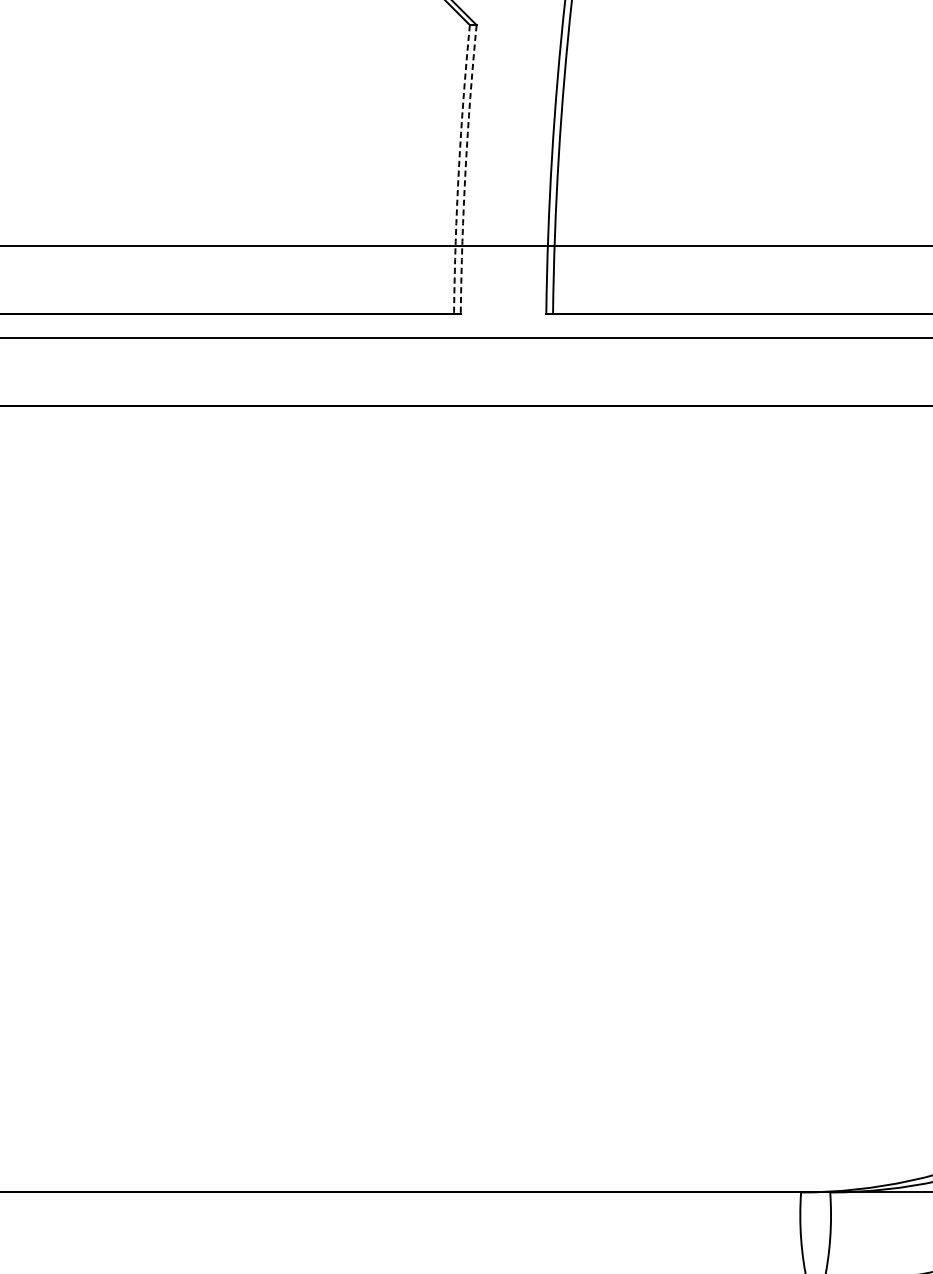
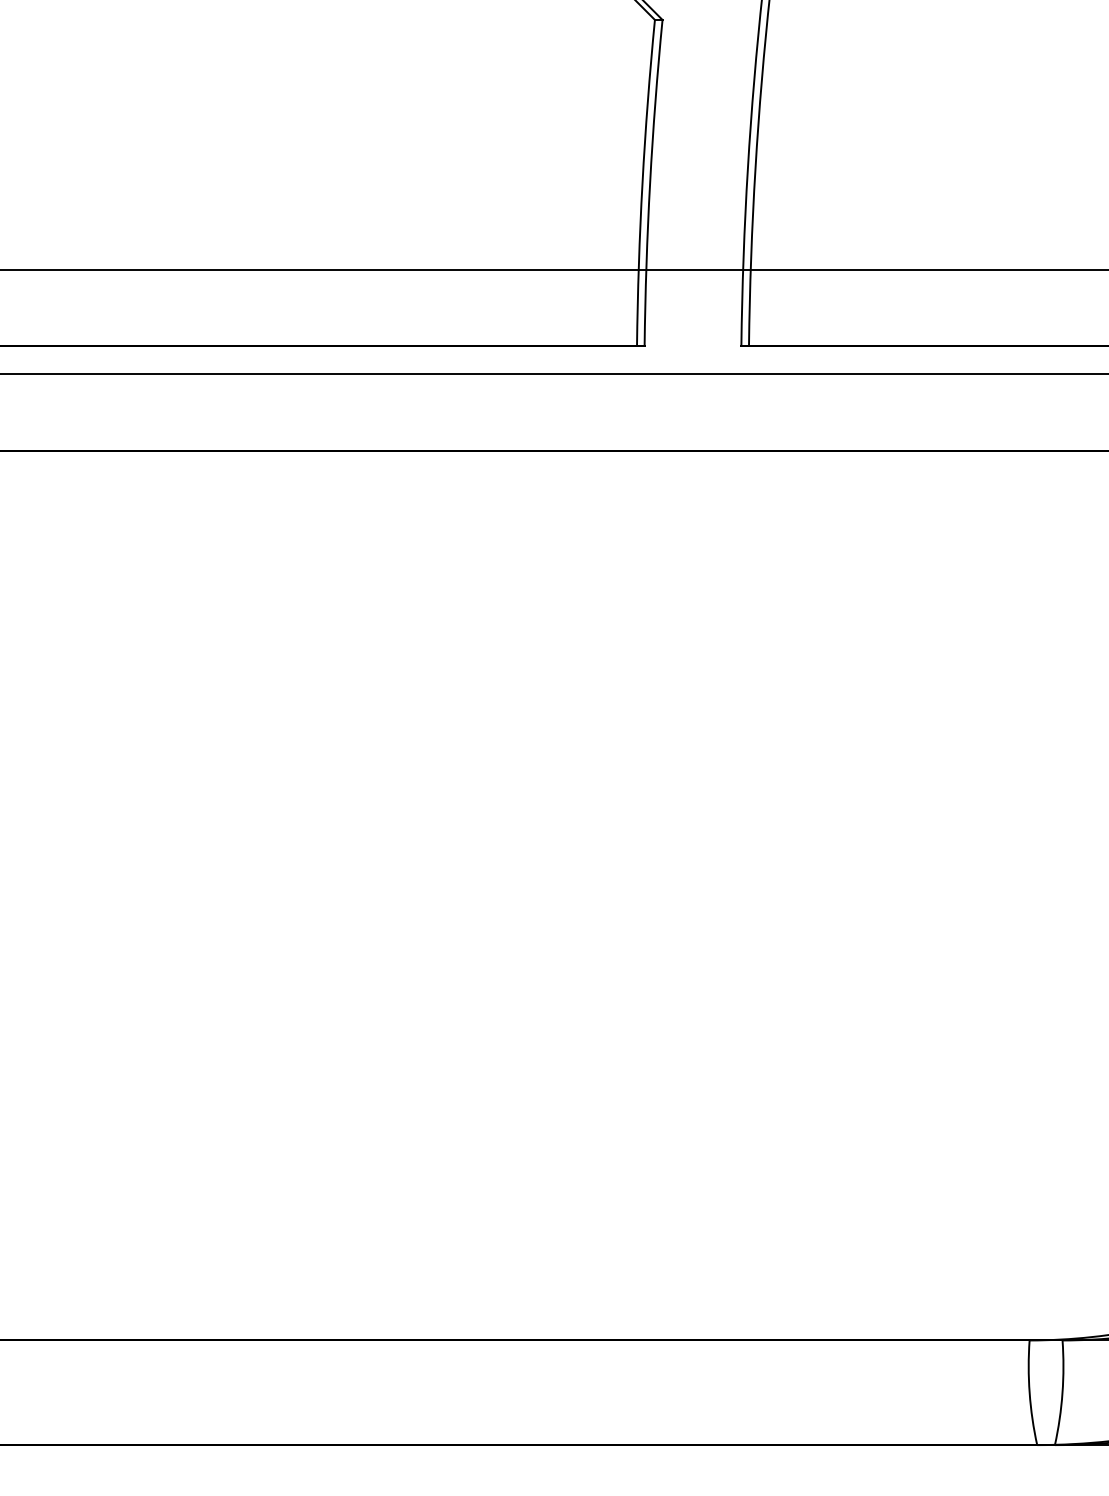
arc: (458, 168) -> (642, 182), dashed -> solid
arc: (465, 168) -> (650, 182), dashed -> solid

